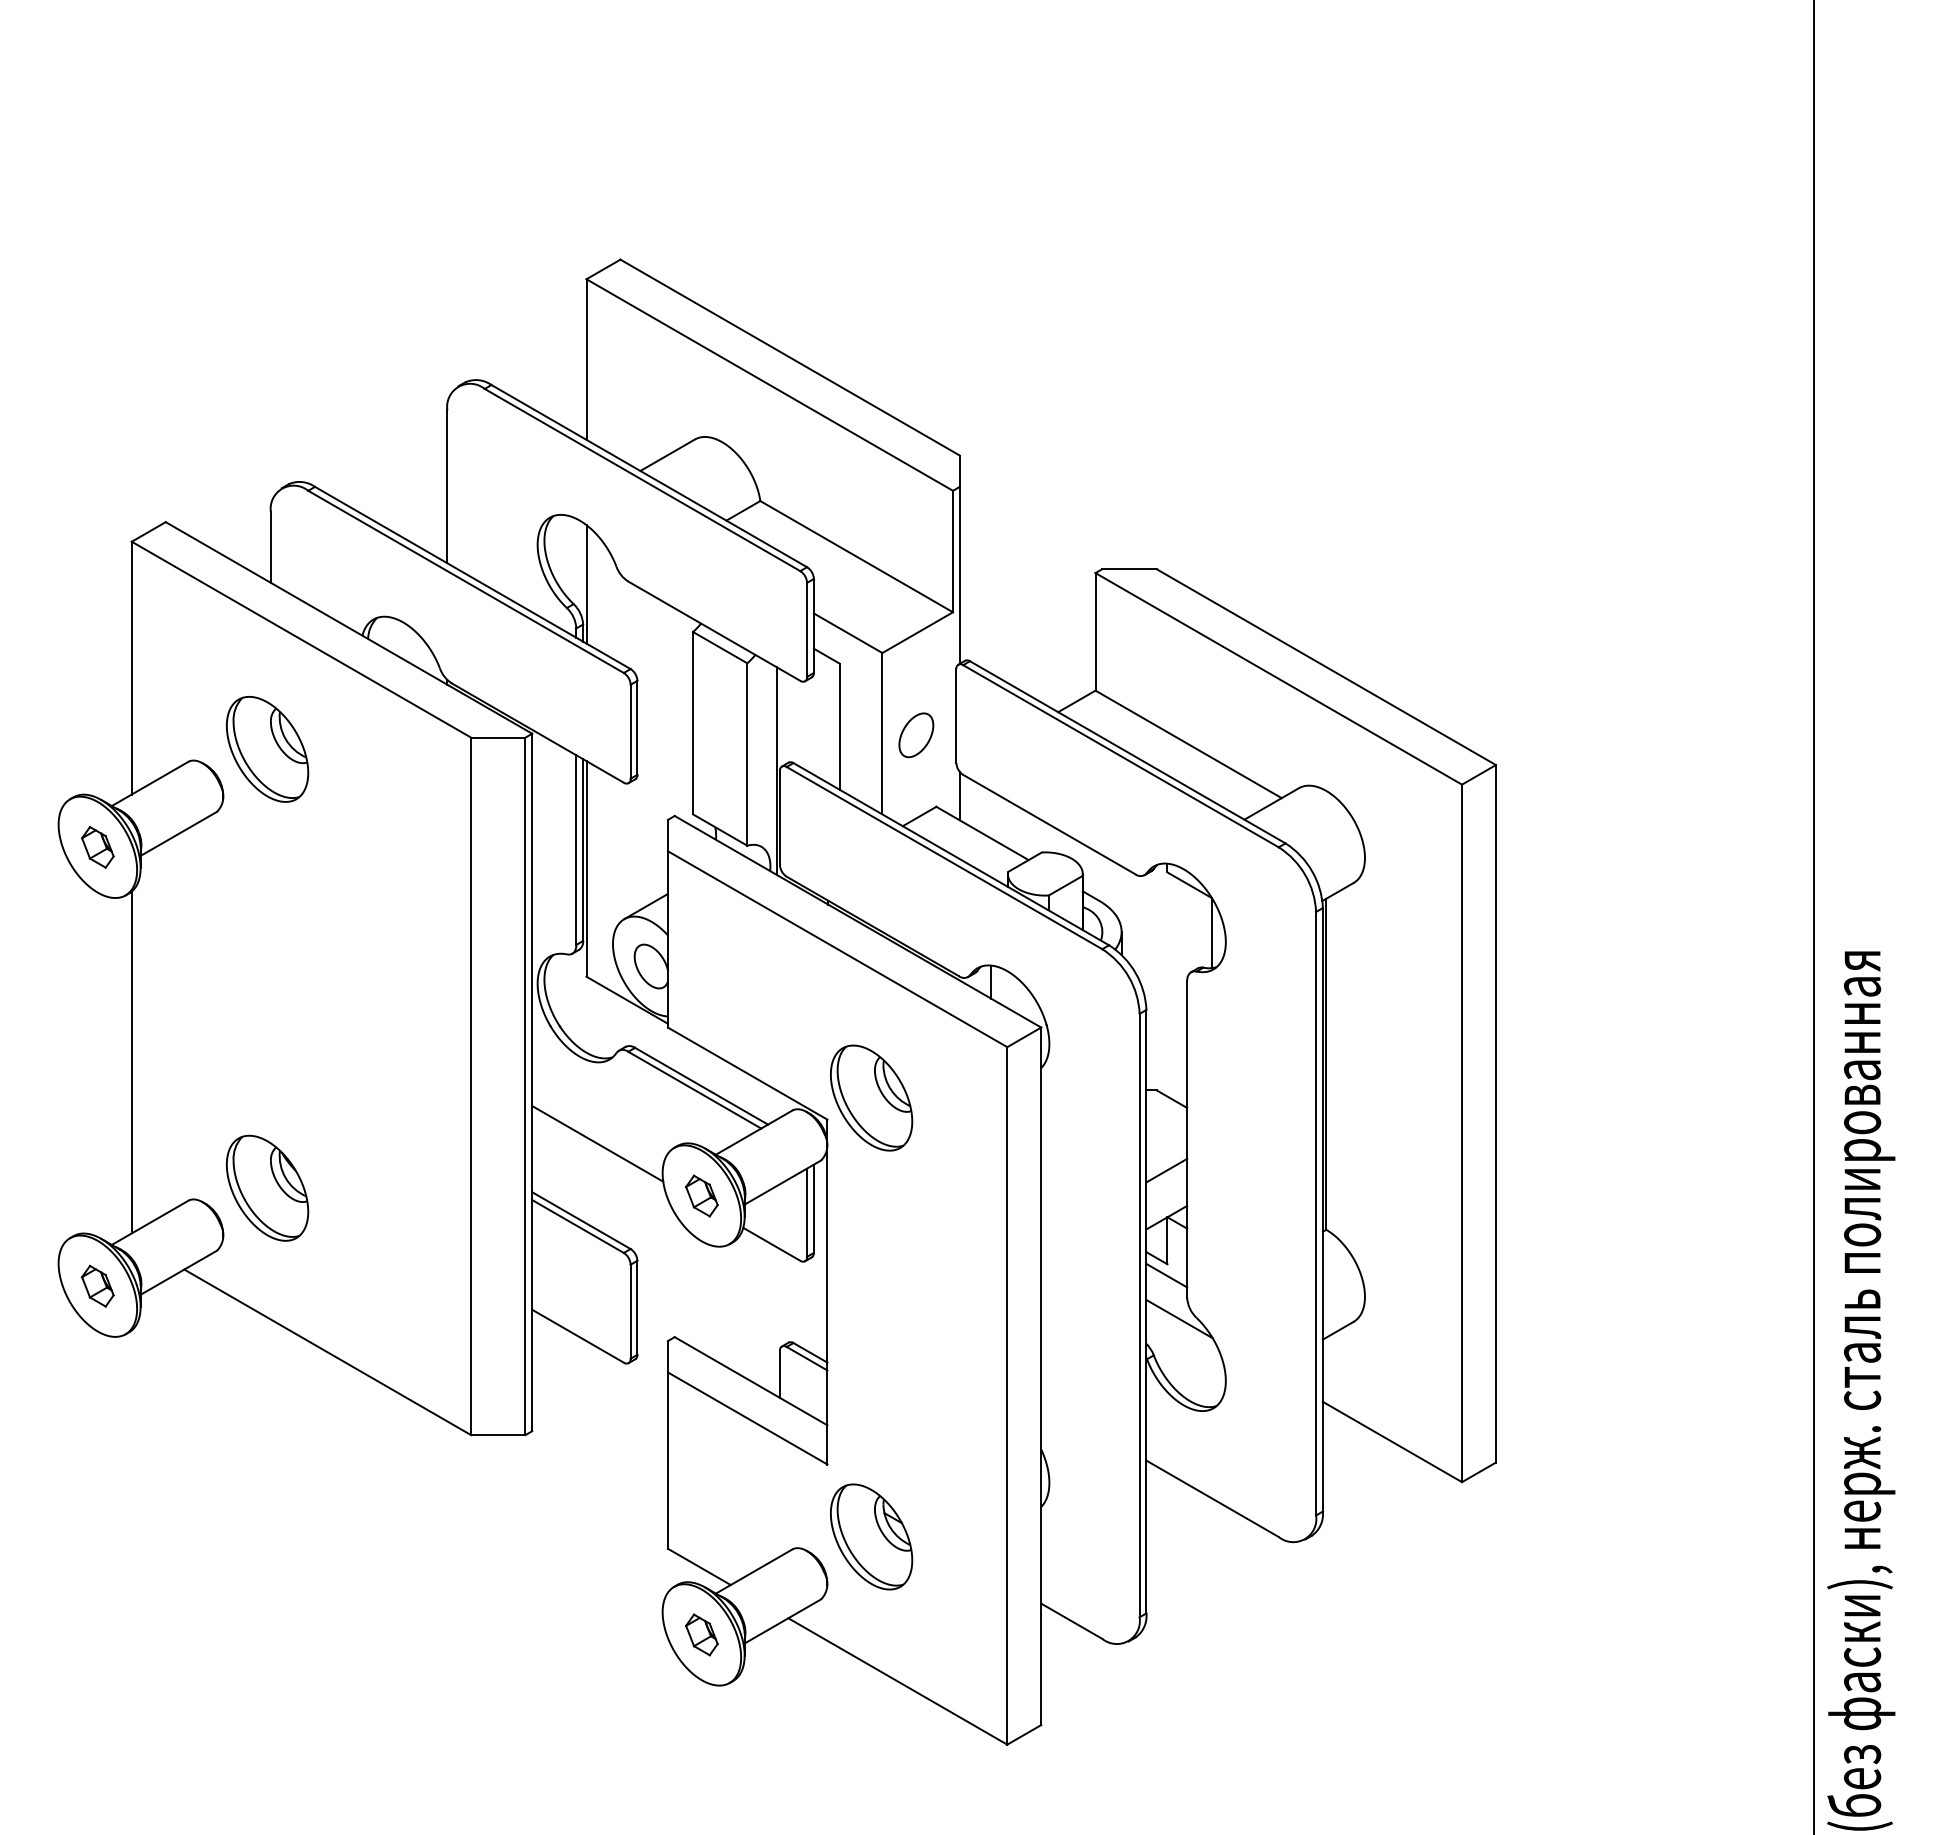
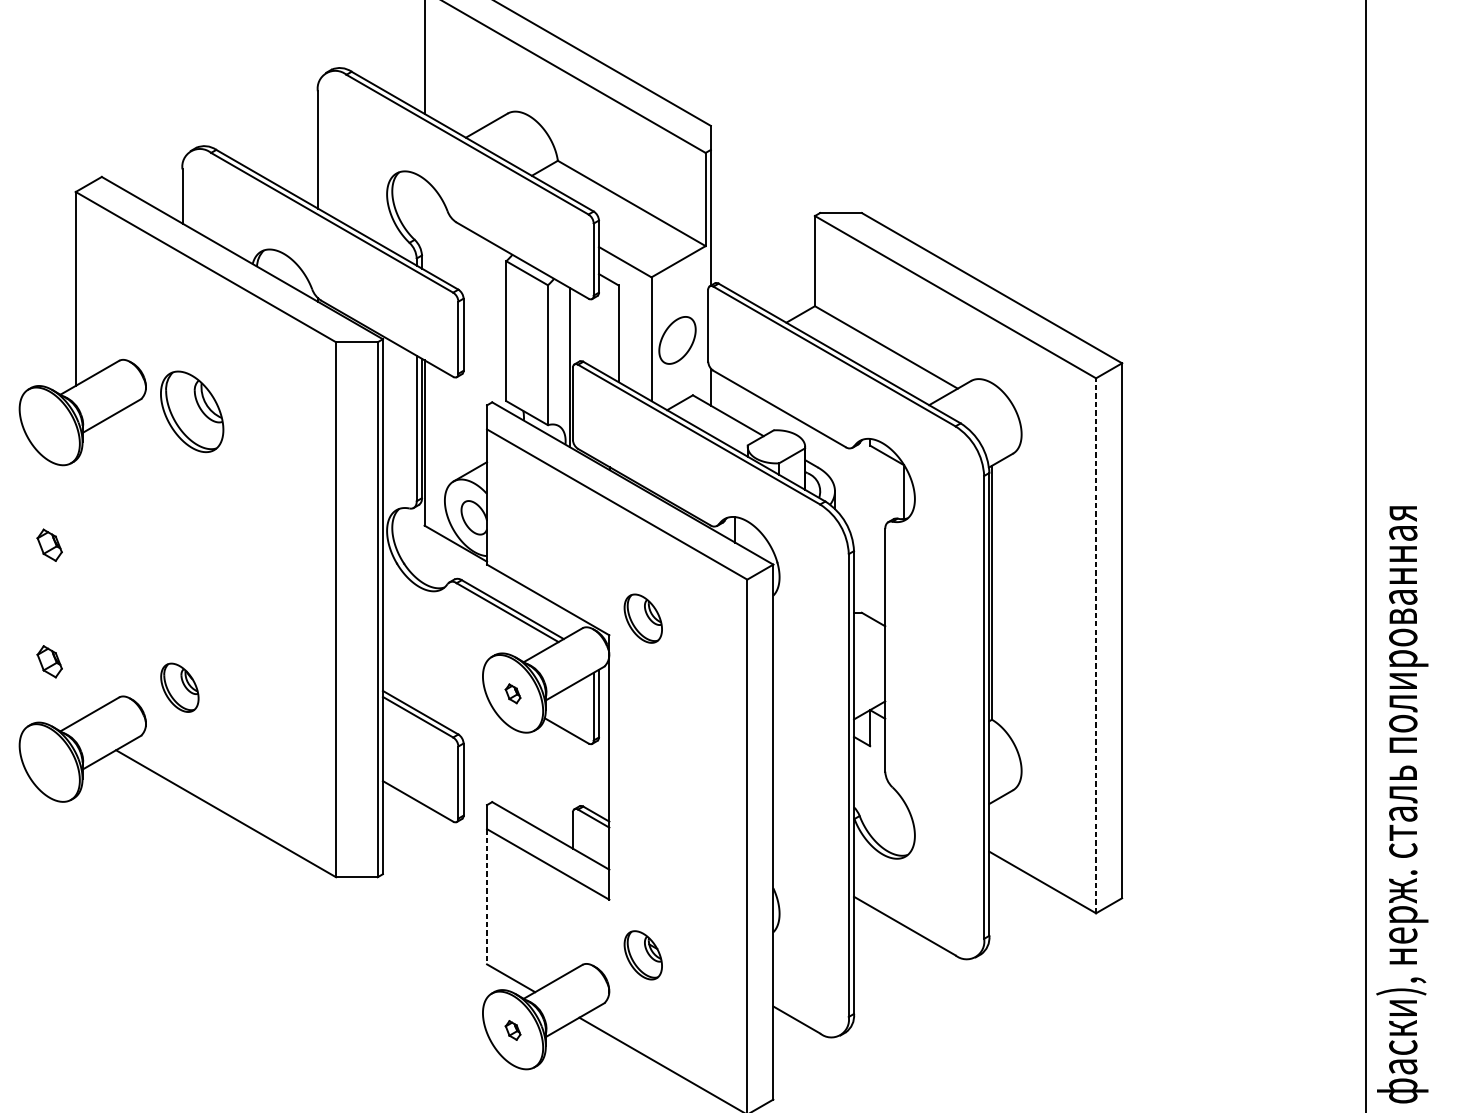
line: (586, 584) -> (424, 224), removed
part: (916, 735) -> (677, 340), size x1.4
part: (267, 749) -> (192, 411), moved
part: (97, 846) -> (49, 544), moved
line: (131, 1062) -> (75, 591), removed
part: (871, 1097) -> (643, 618), size x0.6
line: (1462, 1133) -> (1096, 645), solid -> dashed
line: (597, 1143) -> (432, 653), removed
line: (1166, 1170) -> (869, 674), removed
part: (267, 1187) -> (179, 687), size x0.6
part: (701, 1195) -> (512, 693), size x0.6
line: (1166, 1275) -> (869, 754), removed
part: (97, 1285) -> (49, 661), moved
line: (1179, 1318) -> (879, 787), removed
line: (667, 1461) -> (486, 897), solid -> dashed
part: (871, 1536) -> (643, 954), size x0.6
part: (701, 1634) -> (512, 1030), size x0.6

